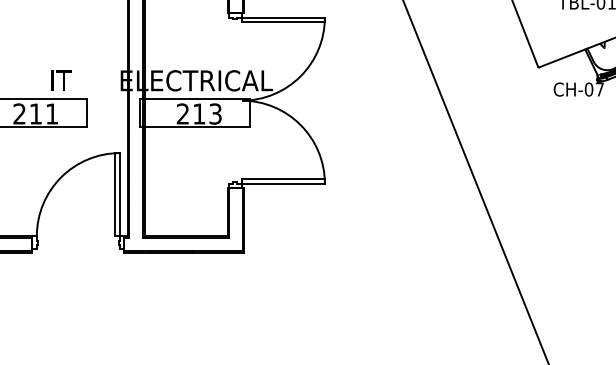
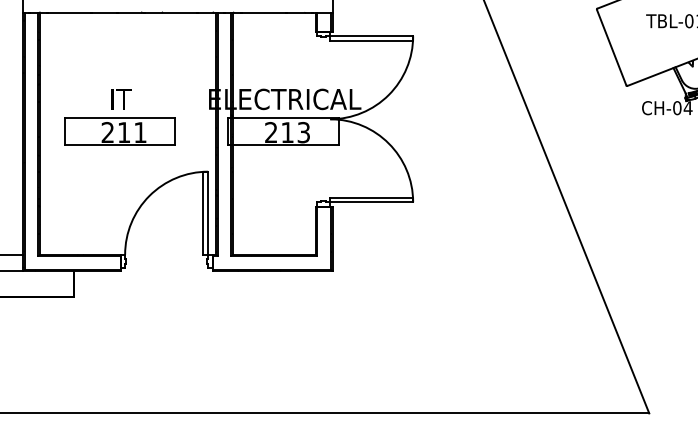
text: (61, 80) -> (121, 99), moved
text: (599, 88) -> (687, 107), CH-07 -> CH-04

